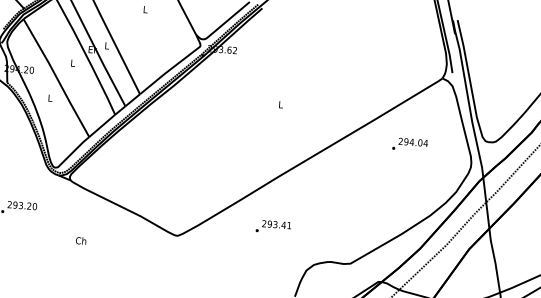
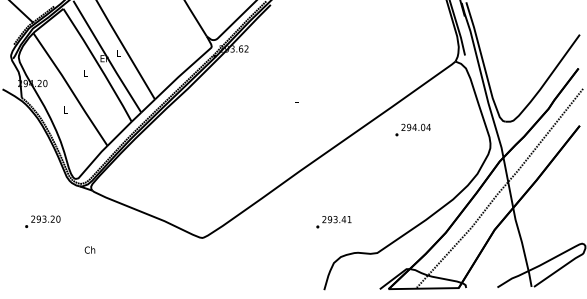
text: (409, 144) -> (412, 129), moved
text: (273, 227) -> (333, 222), moved
text: (80, 240) -> (89, 249), moved

